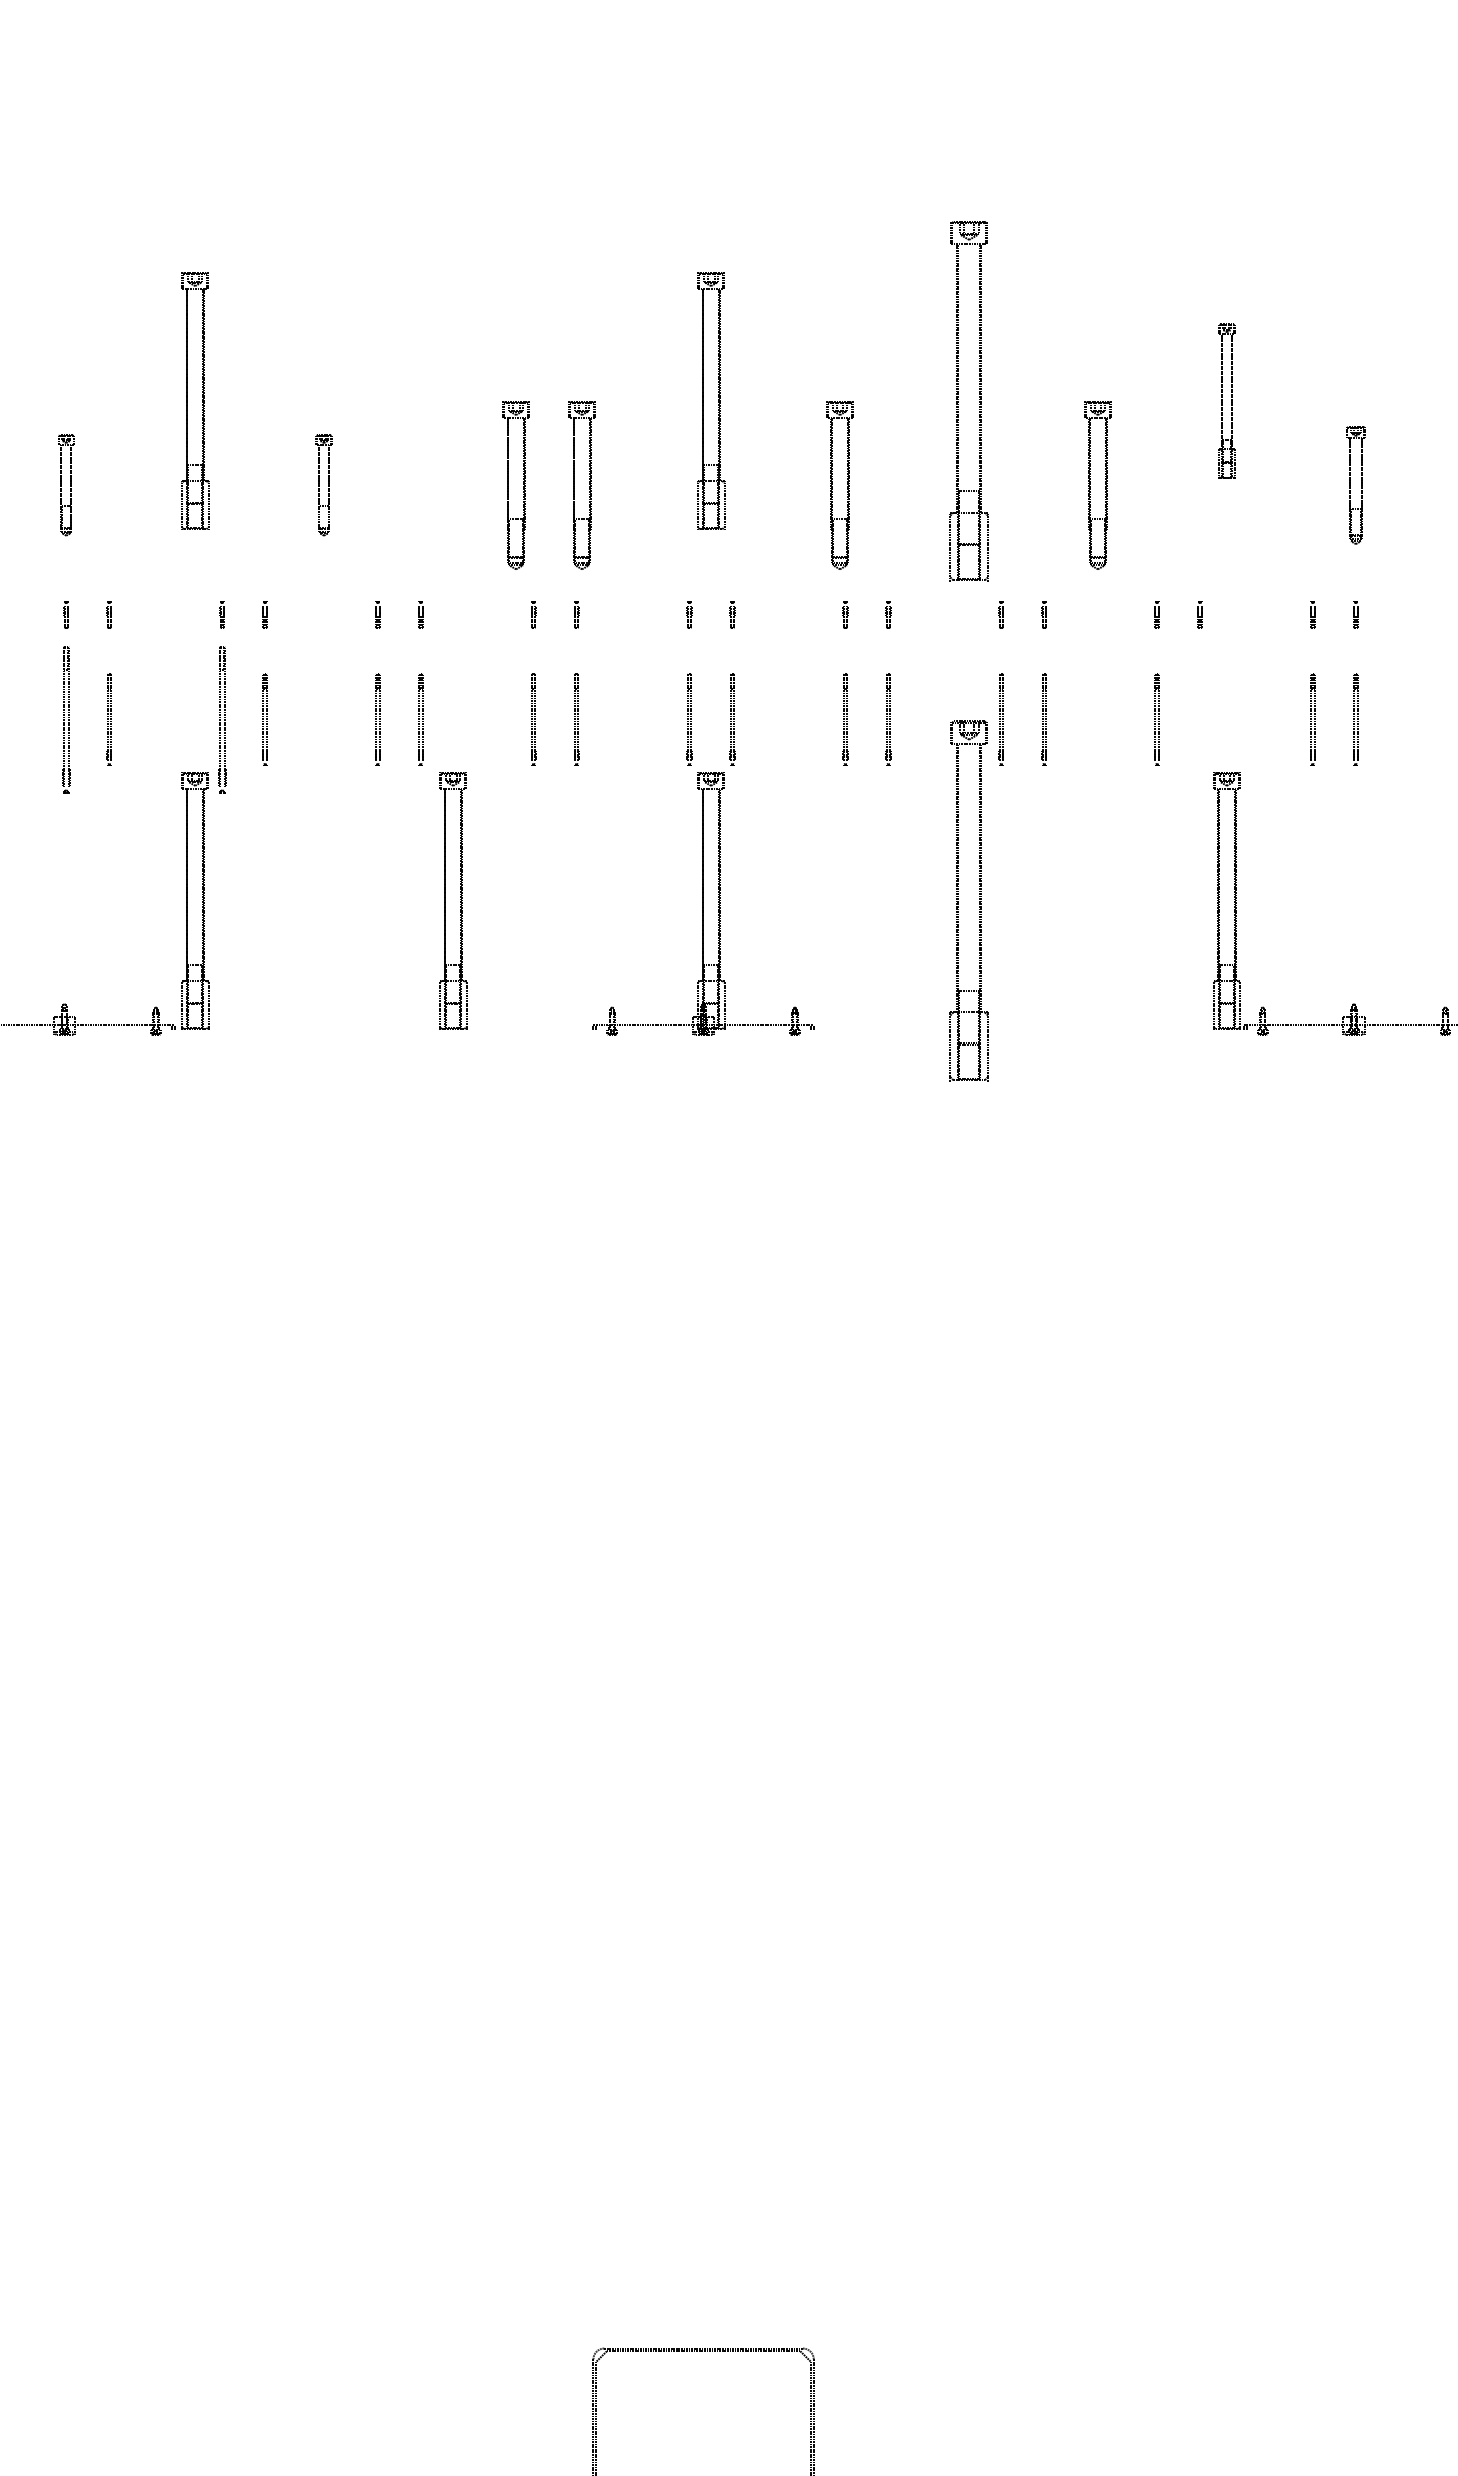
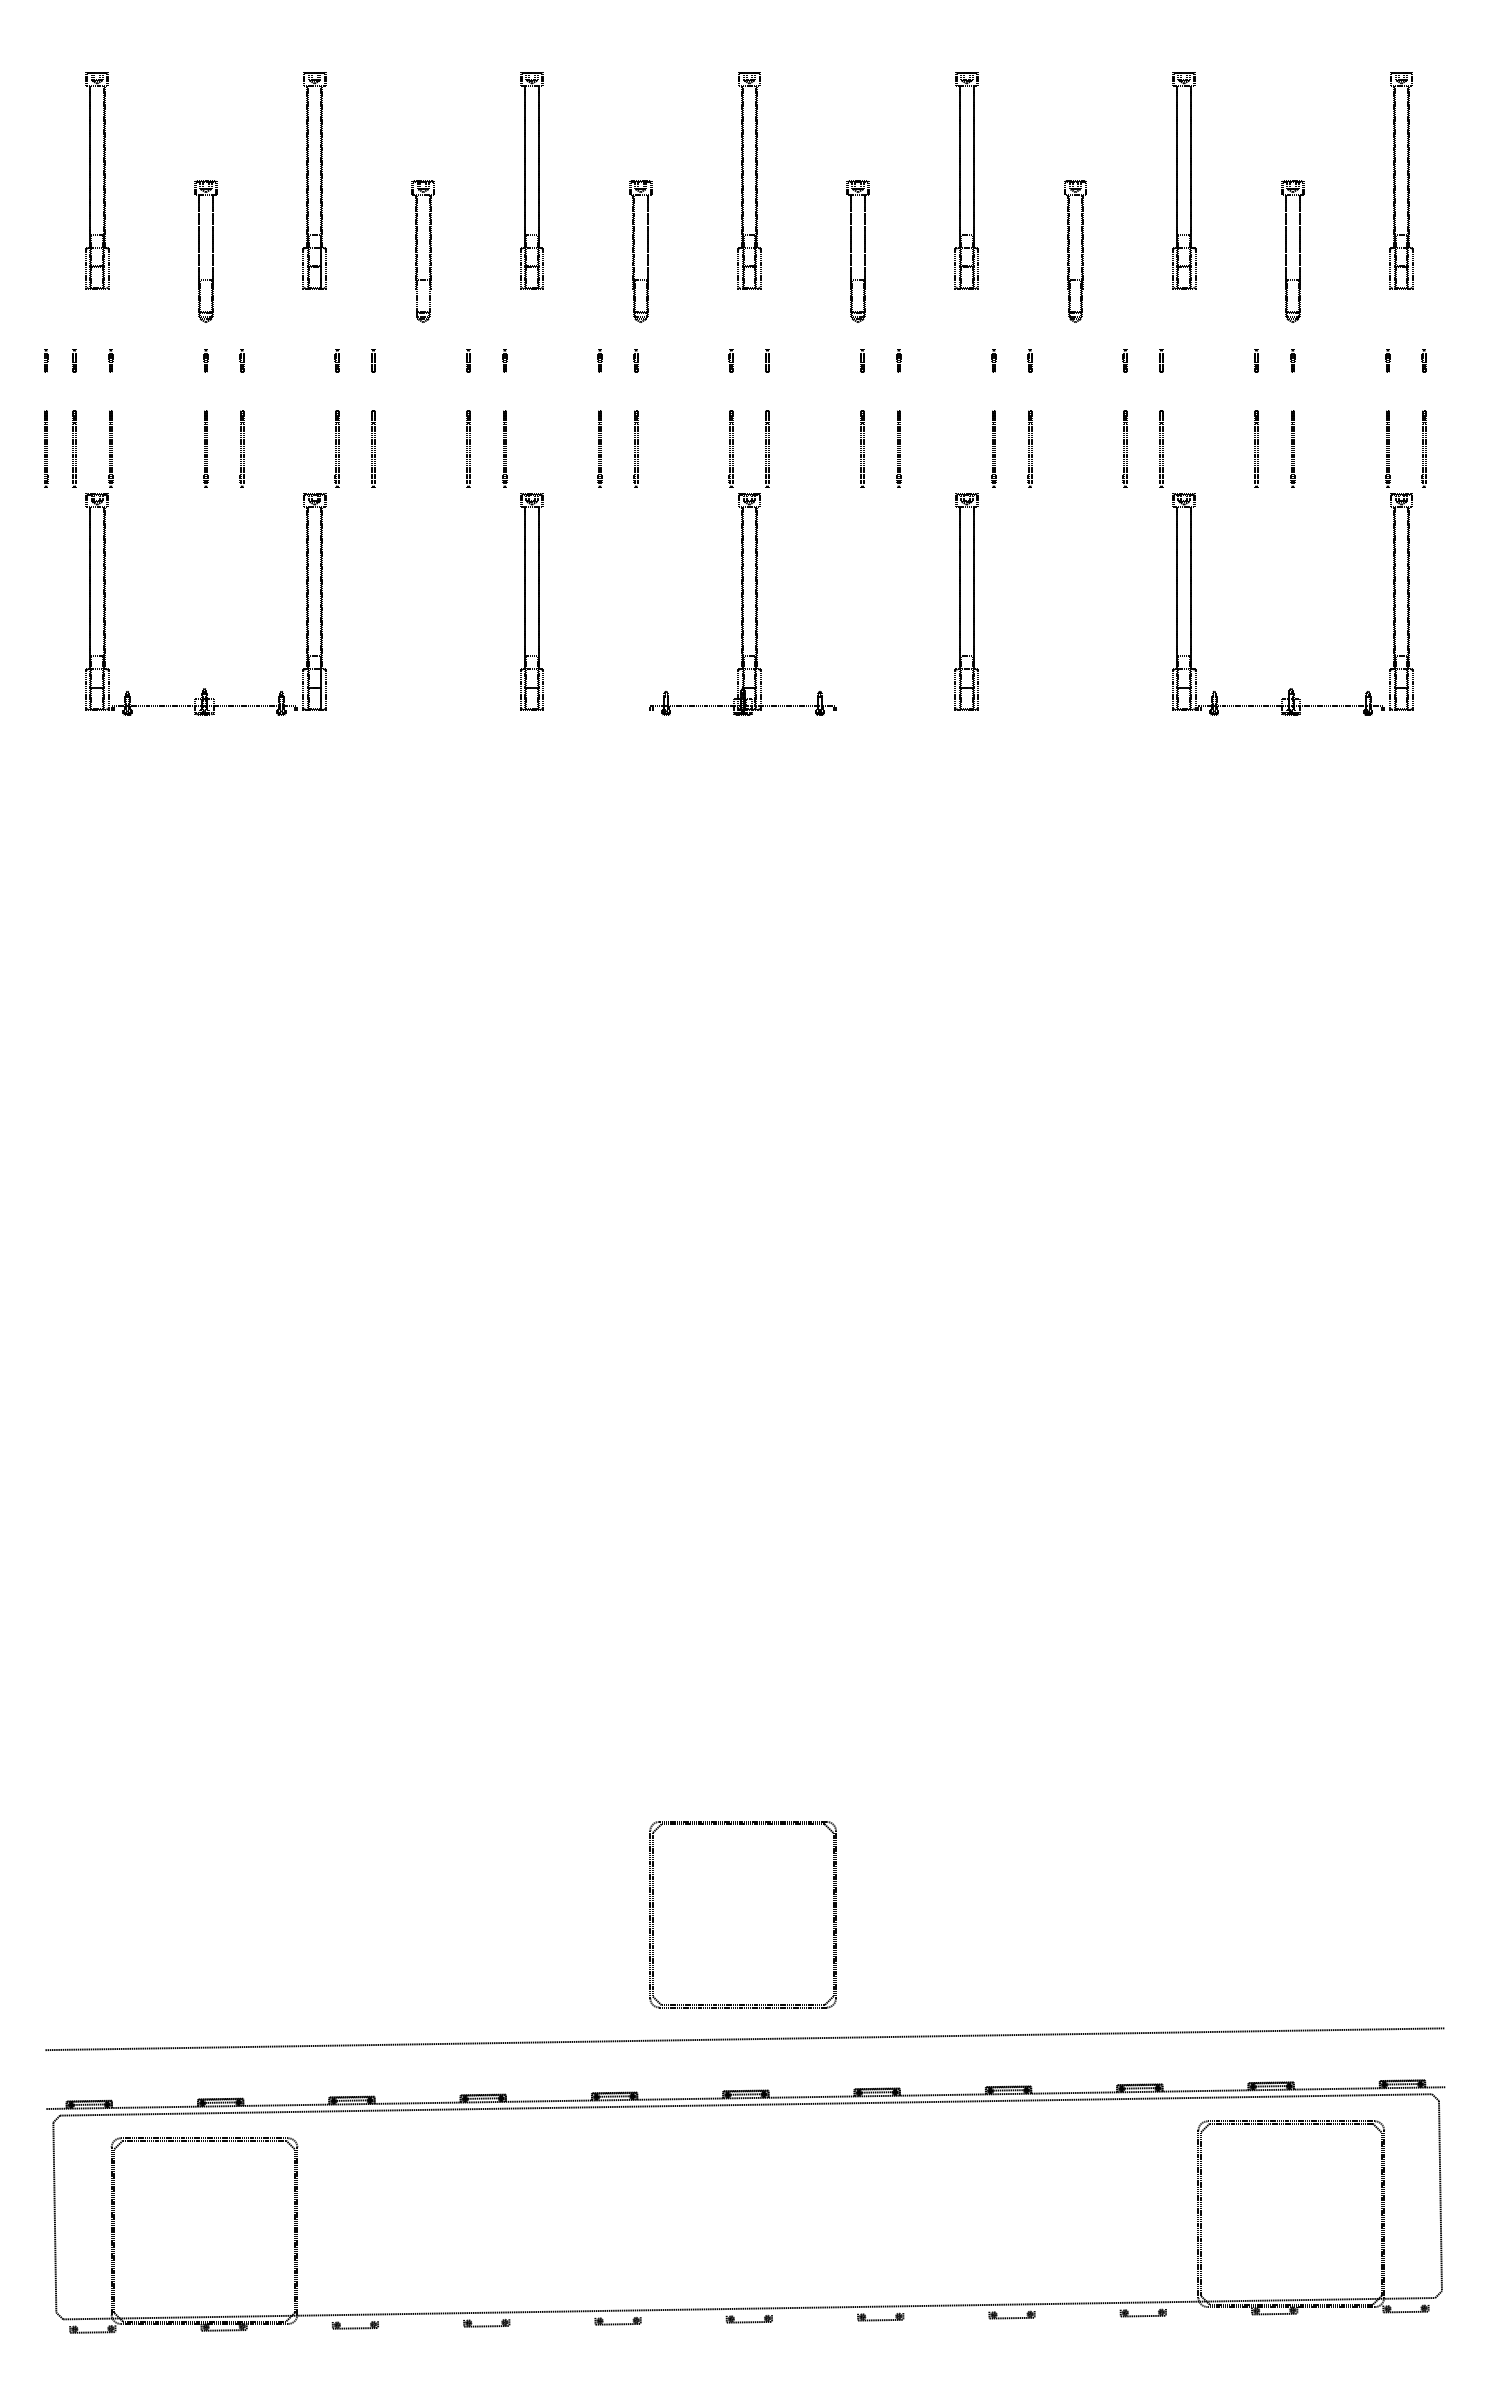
part: (452, 401) -> (531, 180), added
part: (968, 401) -> (966, 180), size x0.71
part: (1227, 401) -> (1184, 180), size x1.67
part: (65, 485) -> (205, 251), size x1.67
part: (323, 485) -> (422, 251), size x1.67
part: (515, 485) -> (584, 251), removed
part: (1355, 485) -> (1292, 251), size x1.43
part: (65, 719) -> (205, 448), size x0.62
part: (221, 719) -> (336, 448), size x0.62
line: (1198, 719) -> (1160, 448), added
part: (968, 900) -> (966, 601), size x0.71

